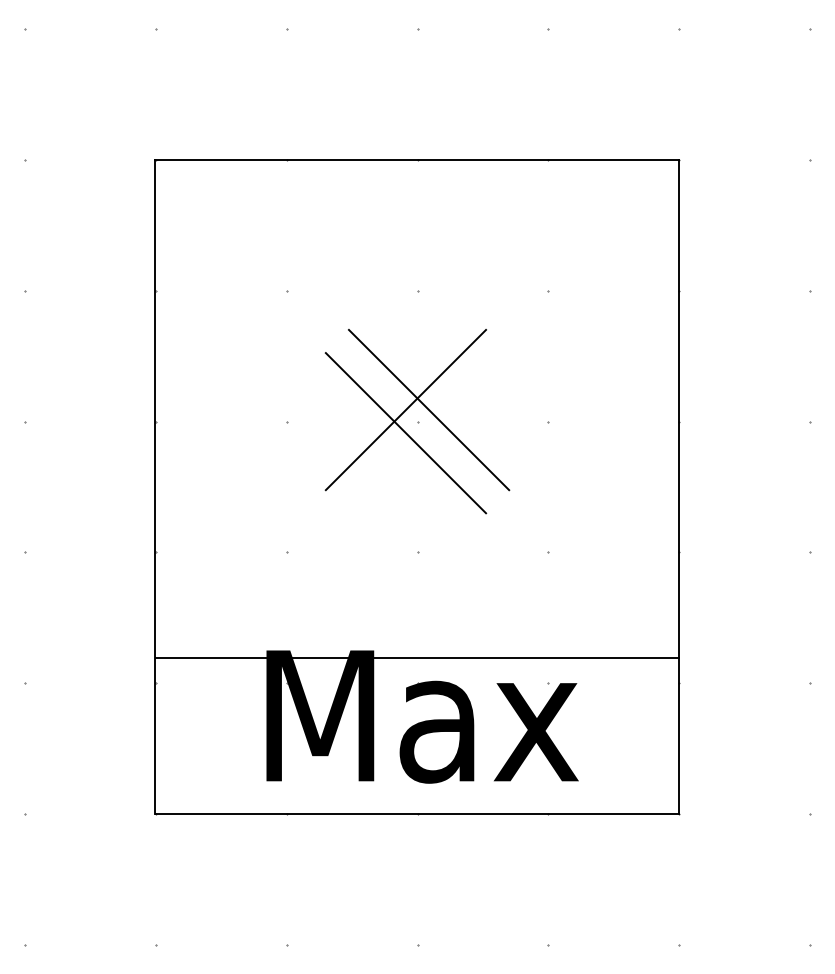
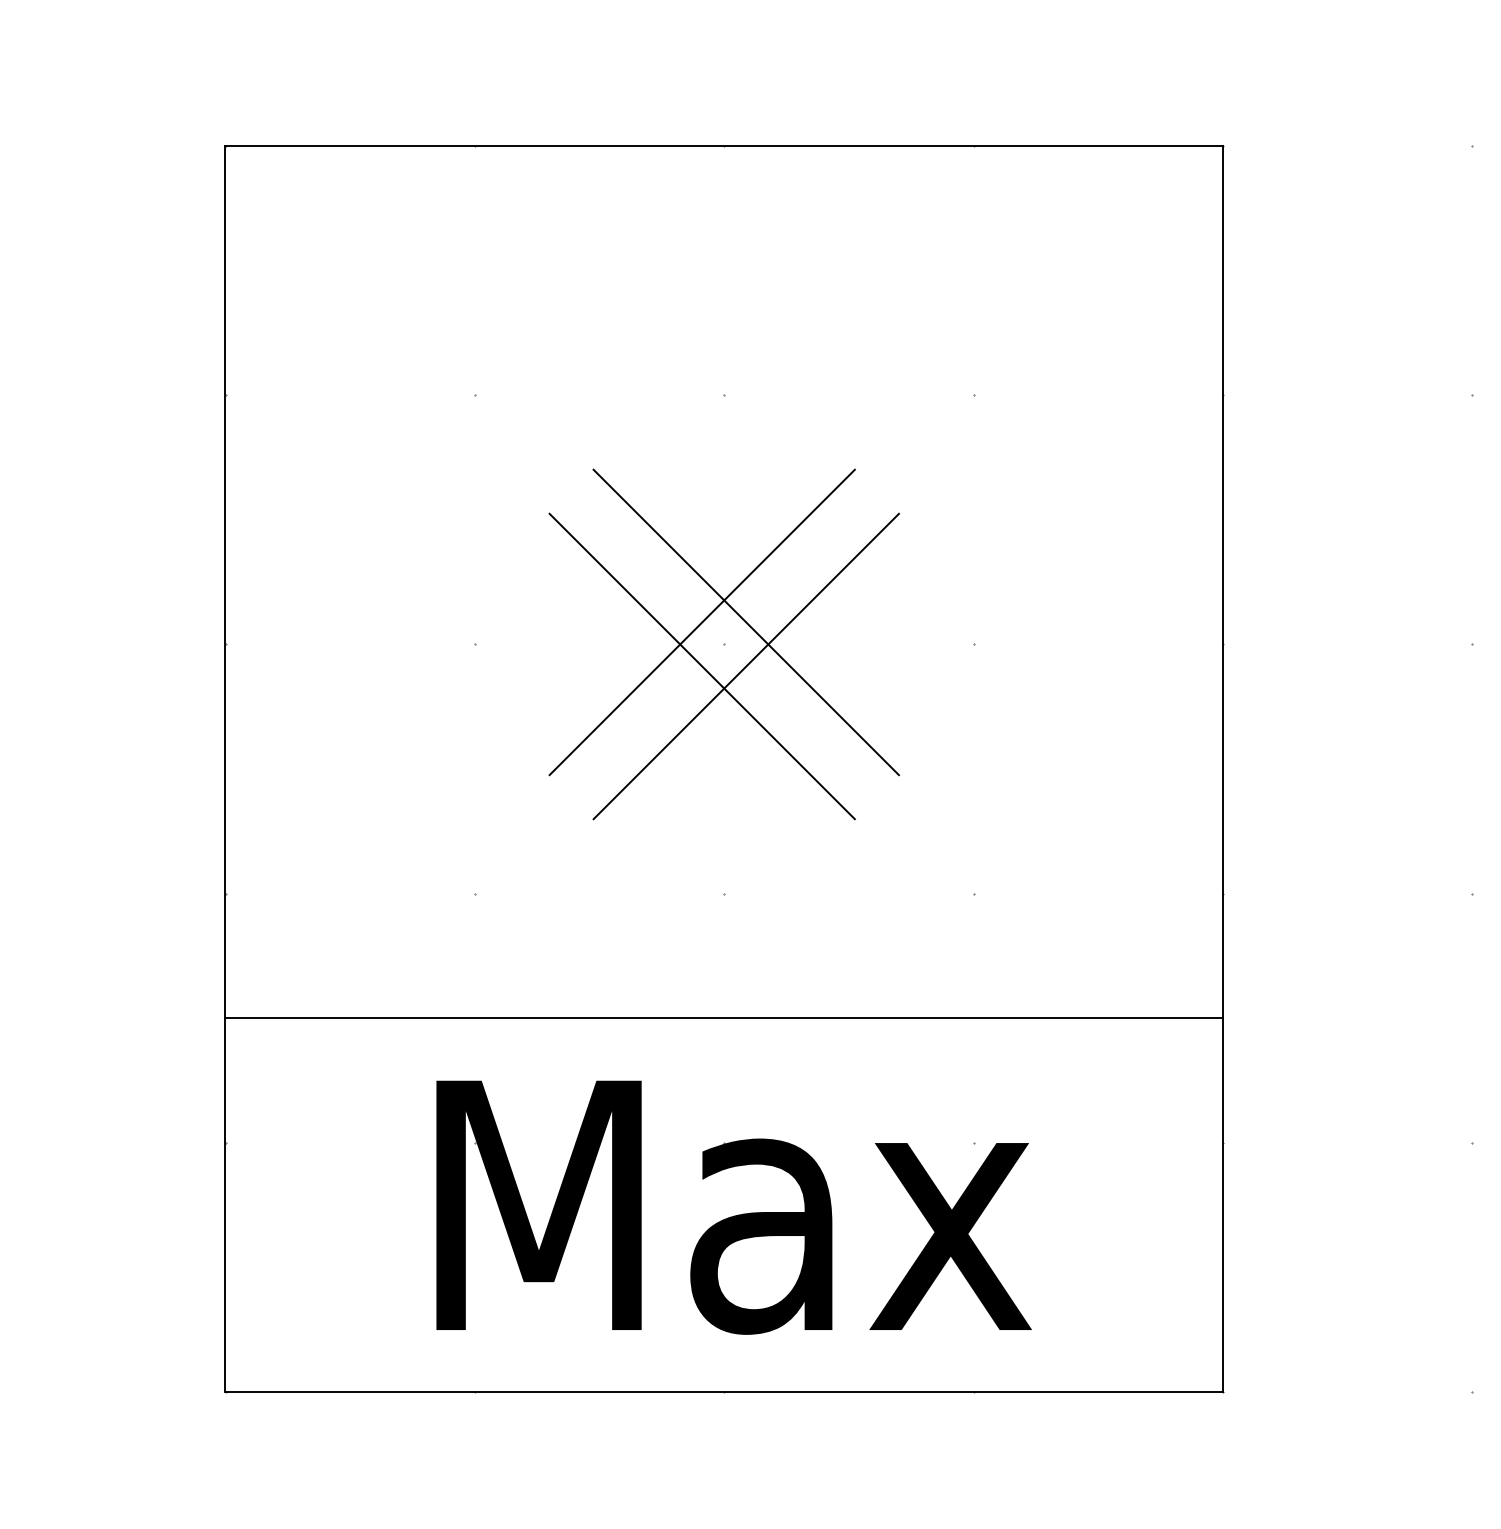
line: (428, 433) -> (745, 667), added
line: (417, 657) -> (724, 1017), moved

